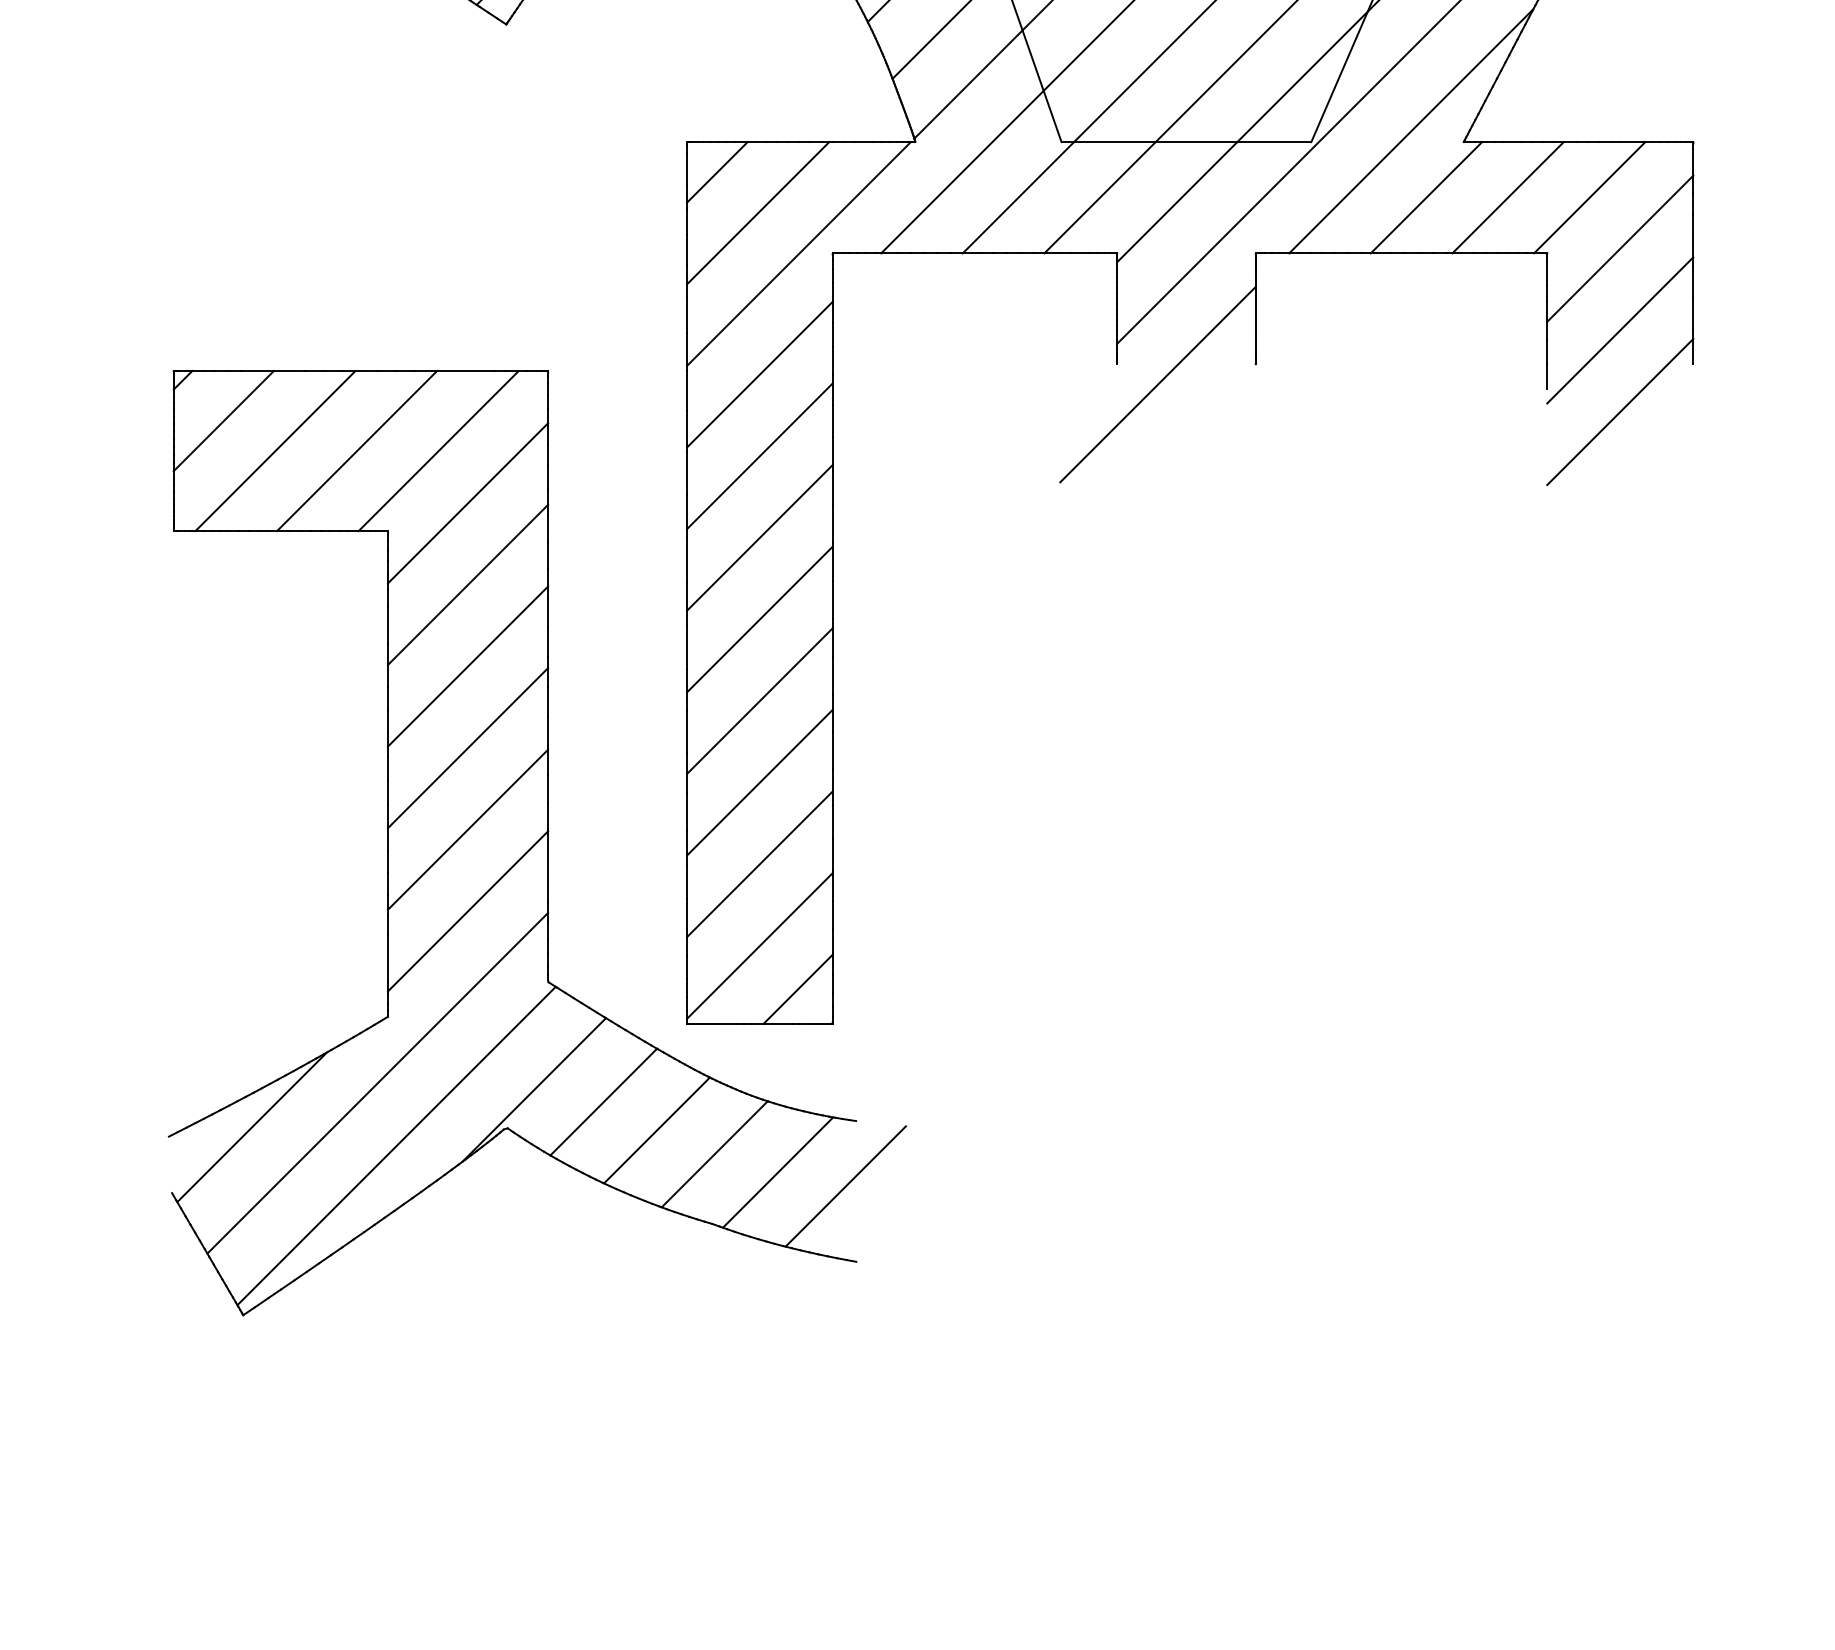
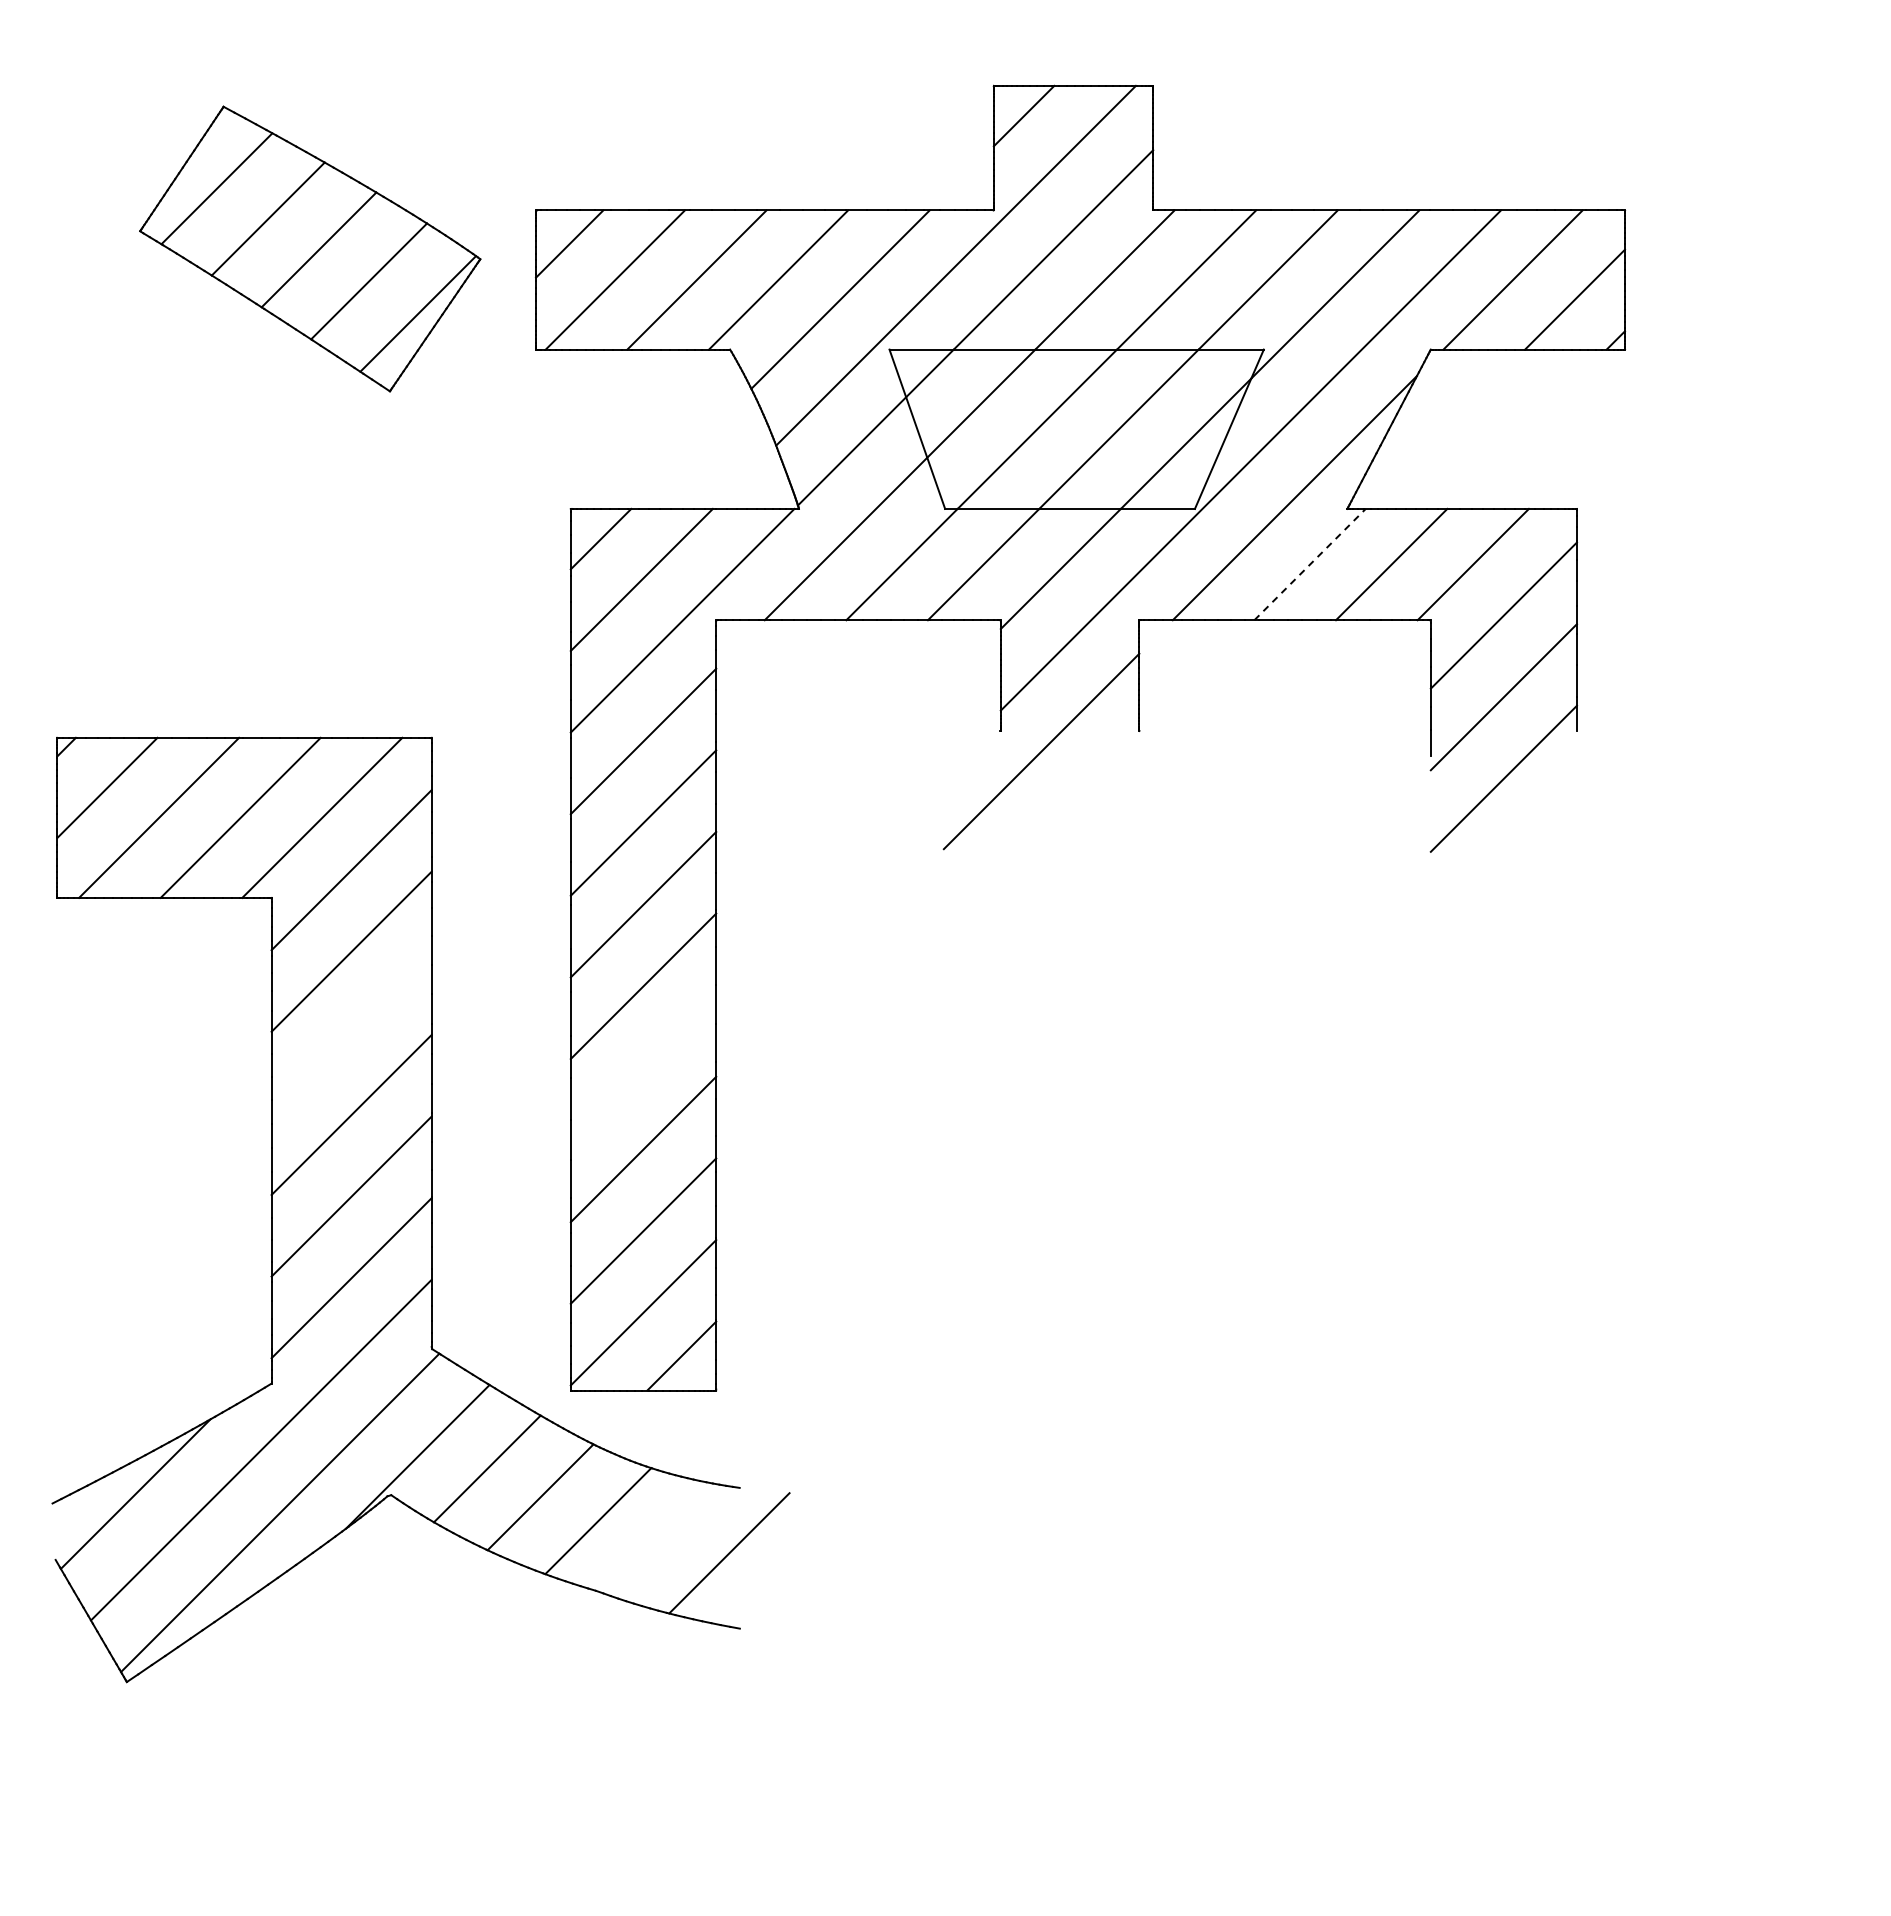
line: (1426, 197) -> (1310, 564), solid -> dashed
line: (467, 666) -> (351, 1033), removed
line: (759, 700) -> (643, 1067), removed
line: (777, 1172) -> (661, 1539), removed

